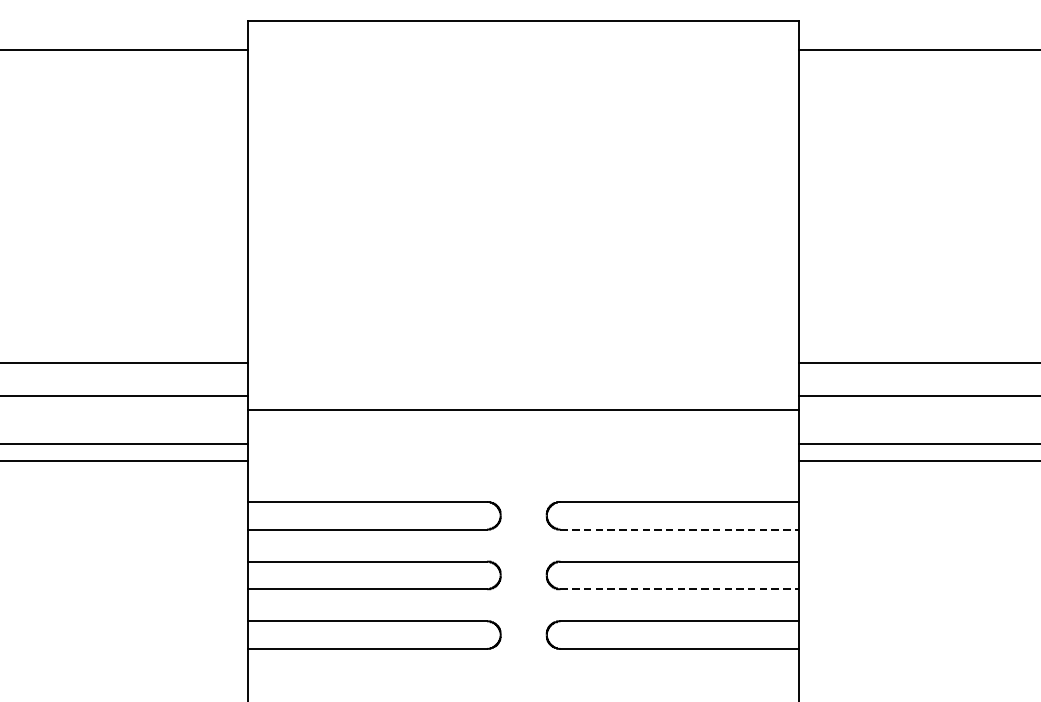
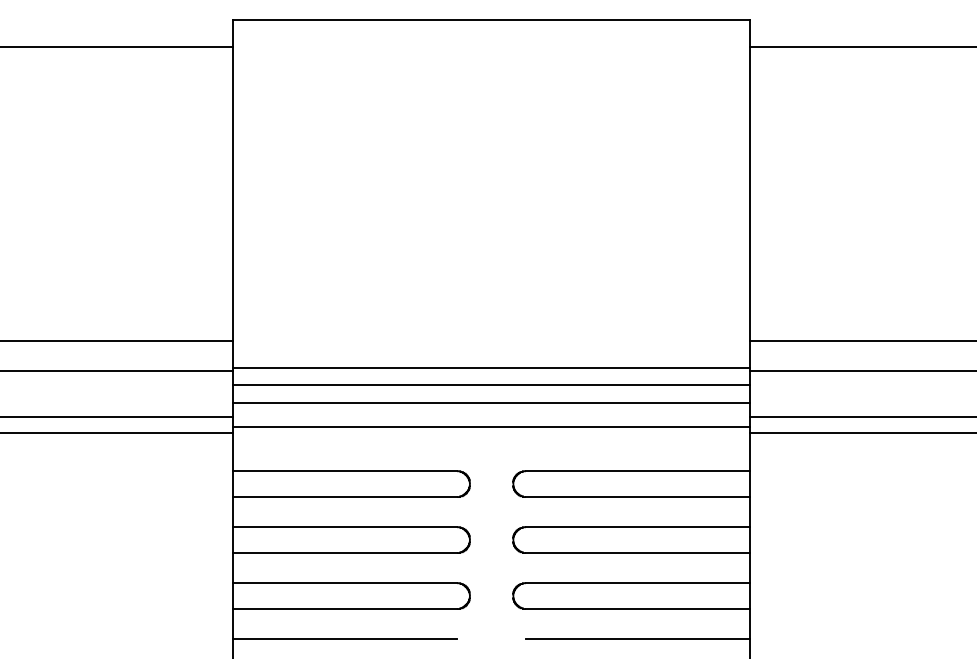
line: (523, 391) -> (491, 367), added
line: (523, 428) -> (491, 402), added
line: (523, 454) -> (491, 426), added
line: (679, 530) -> (637, 497), dashed -> solid
line: (679, 589) -> (637, 553), dashed -> solid
line: (368, 681) -> (345, 639), added
line: (679, 681) -> (637, 639), added

